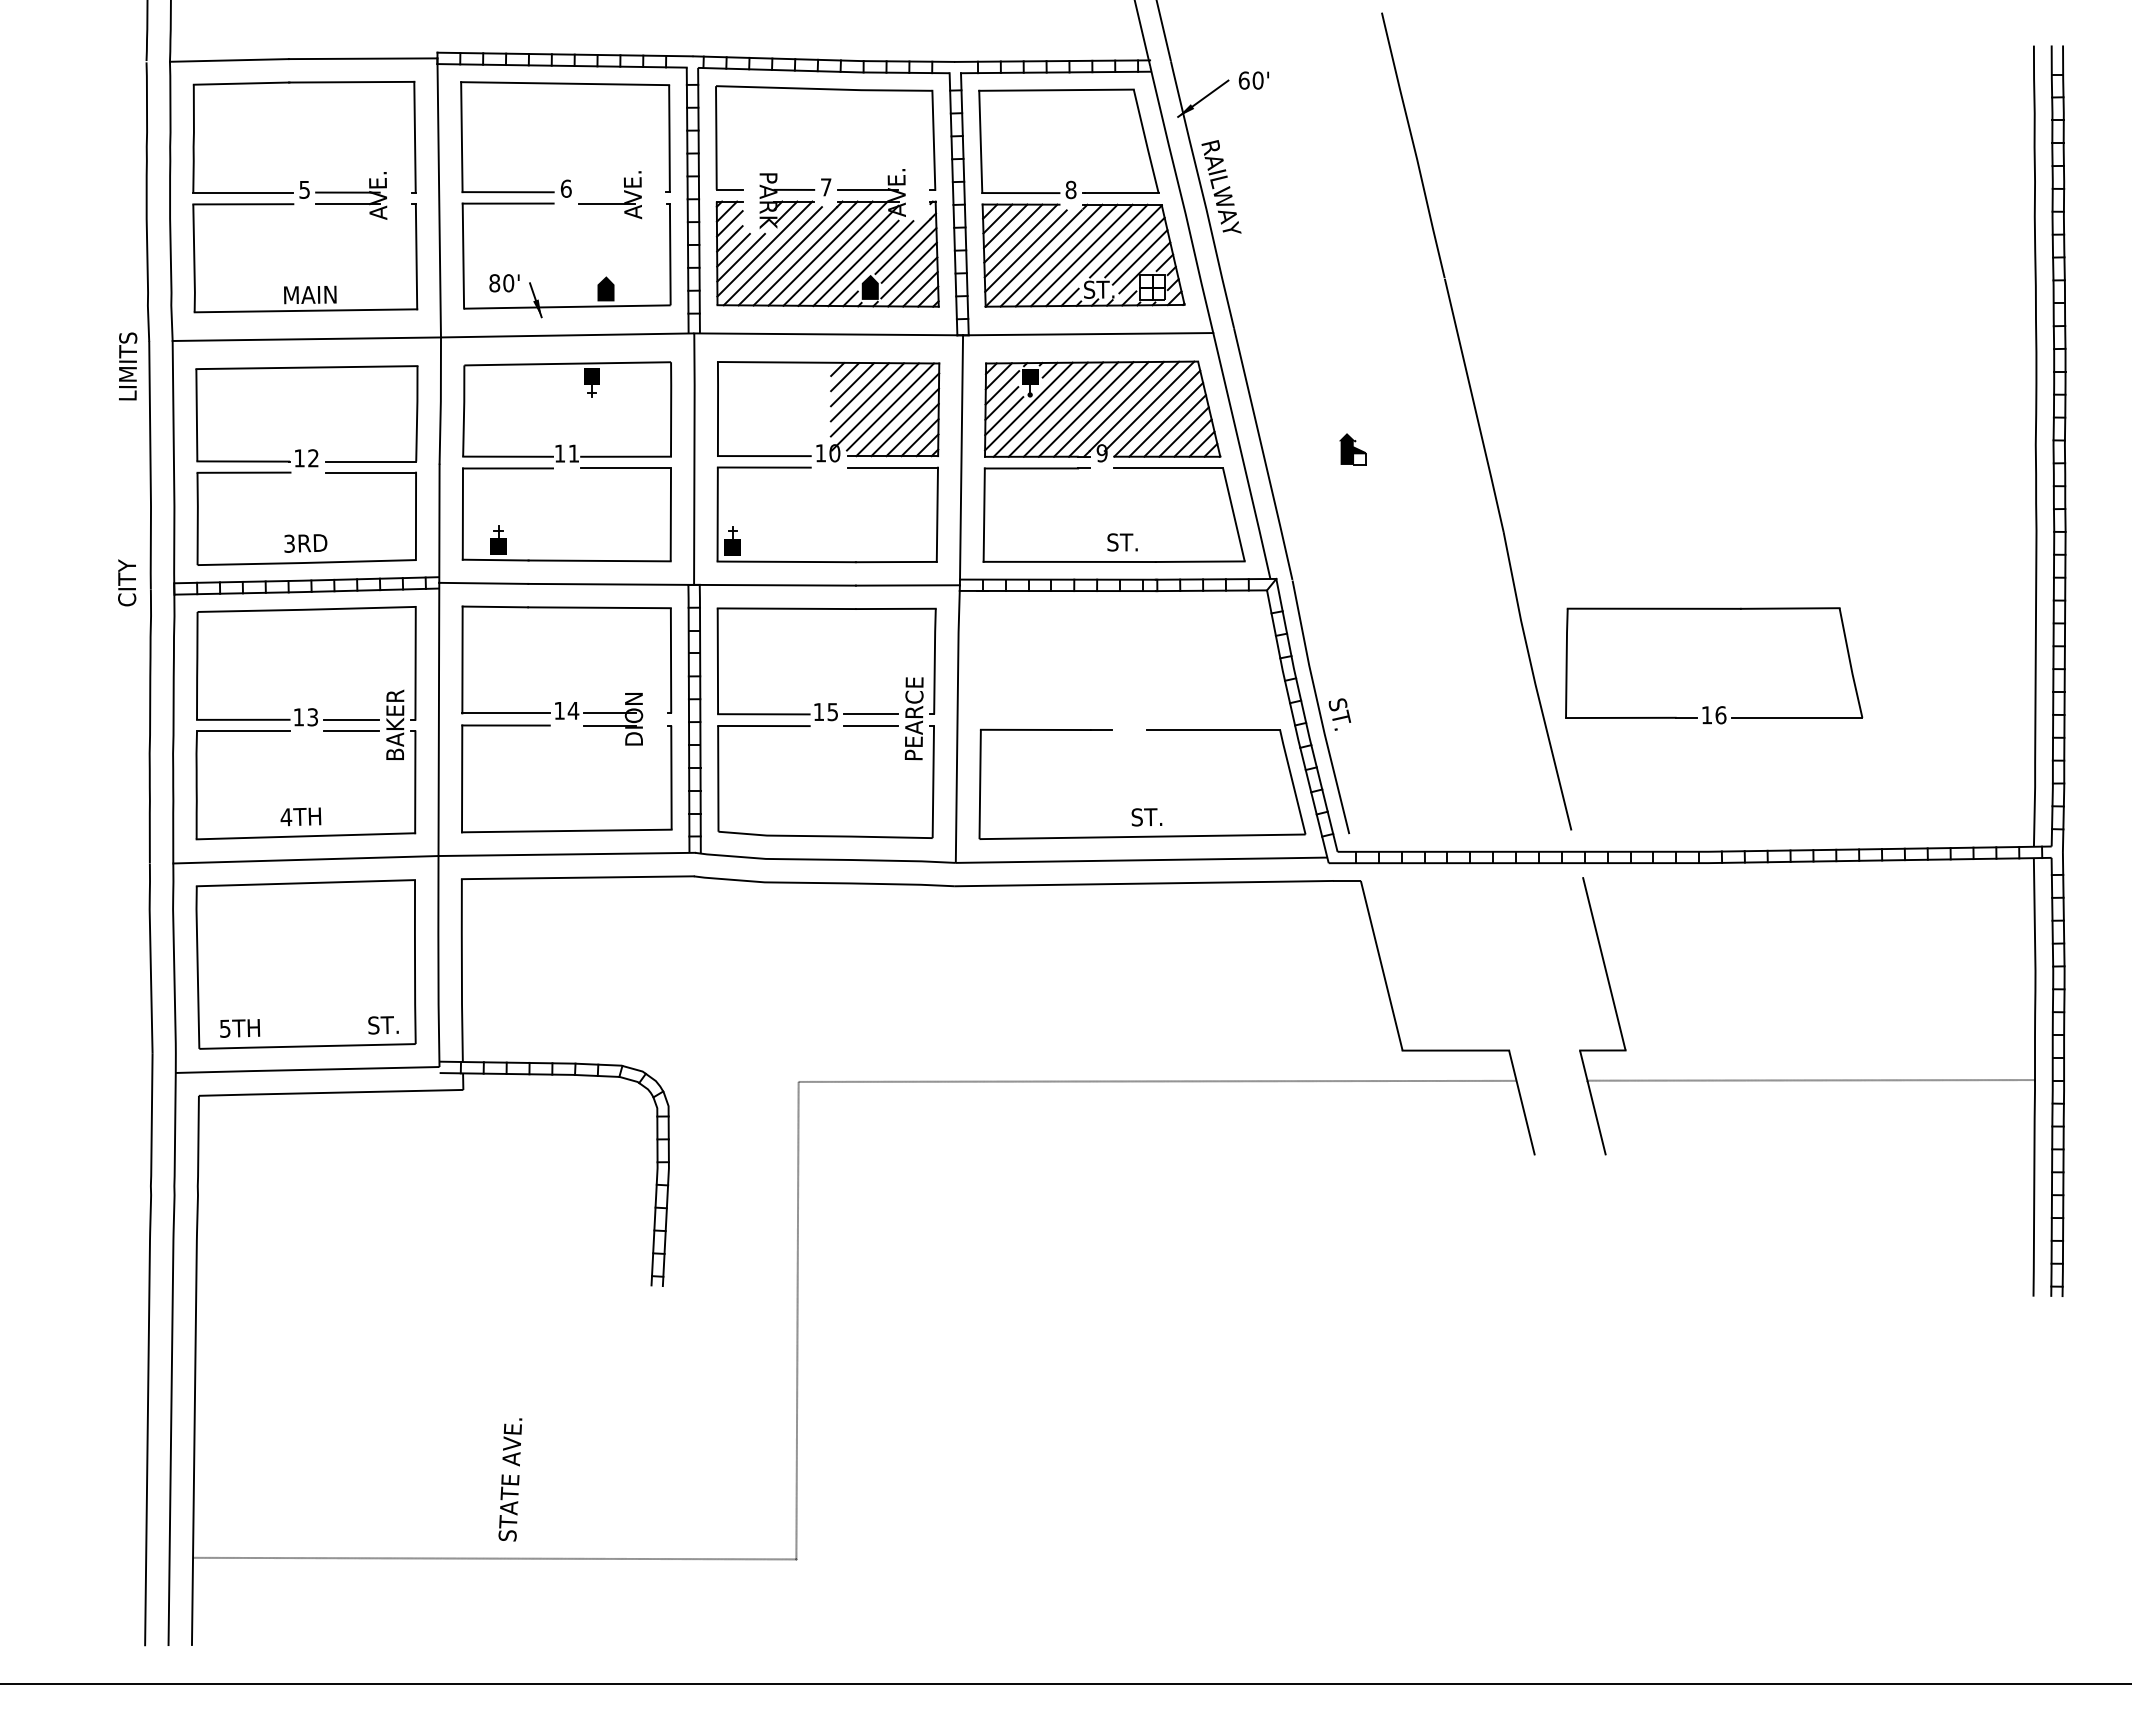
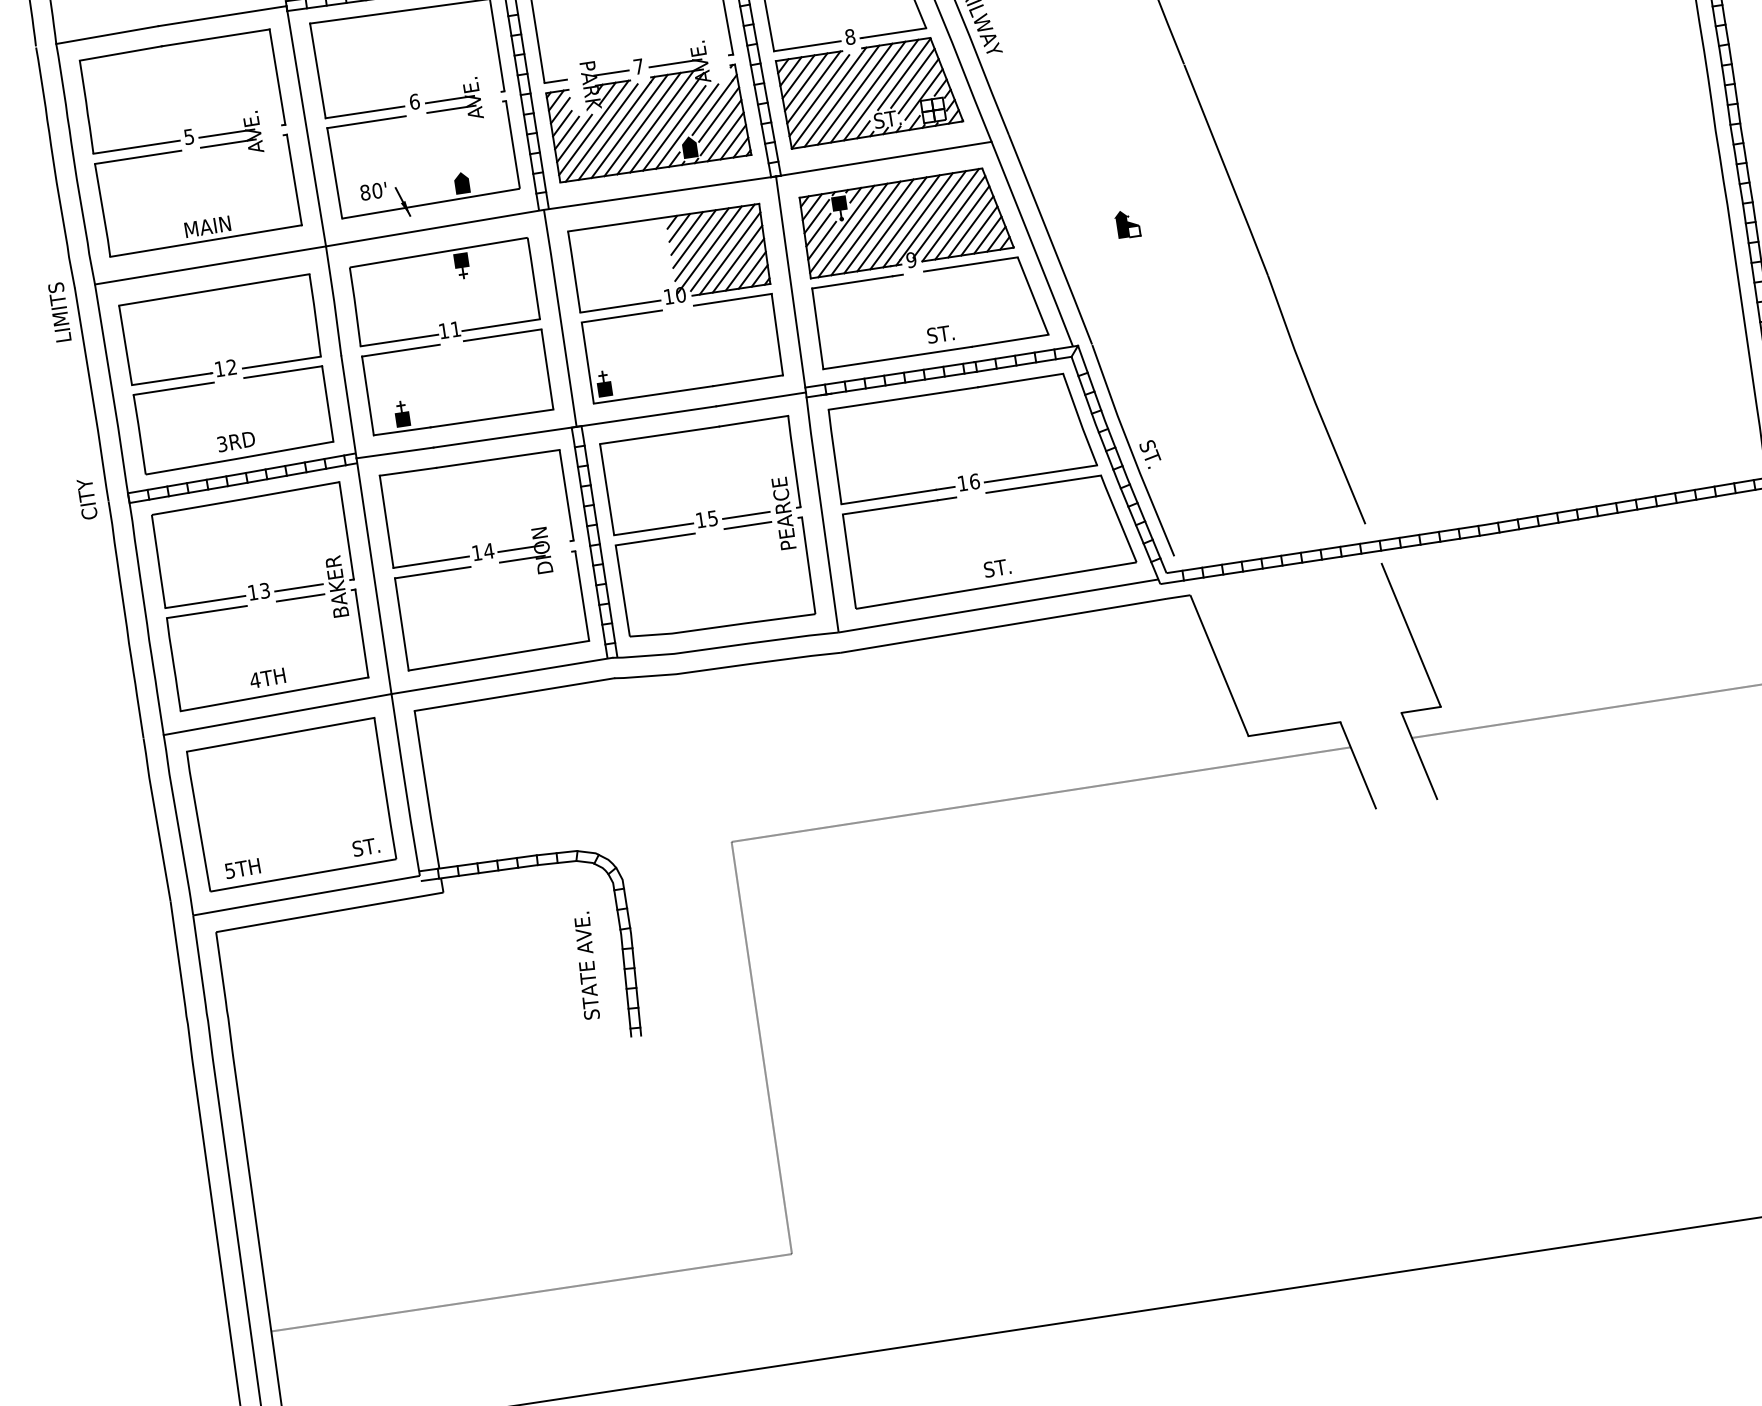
line: (606, 192) -> (449, 99), added
part: (1719, 706) -> (972, 474), moved
text: (510, 1479) -> (587, 965), moved

